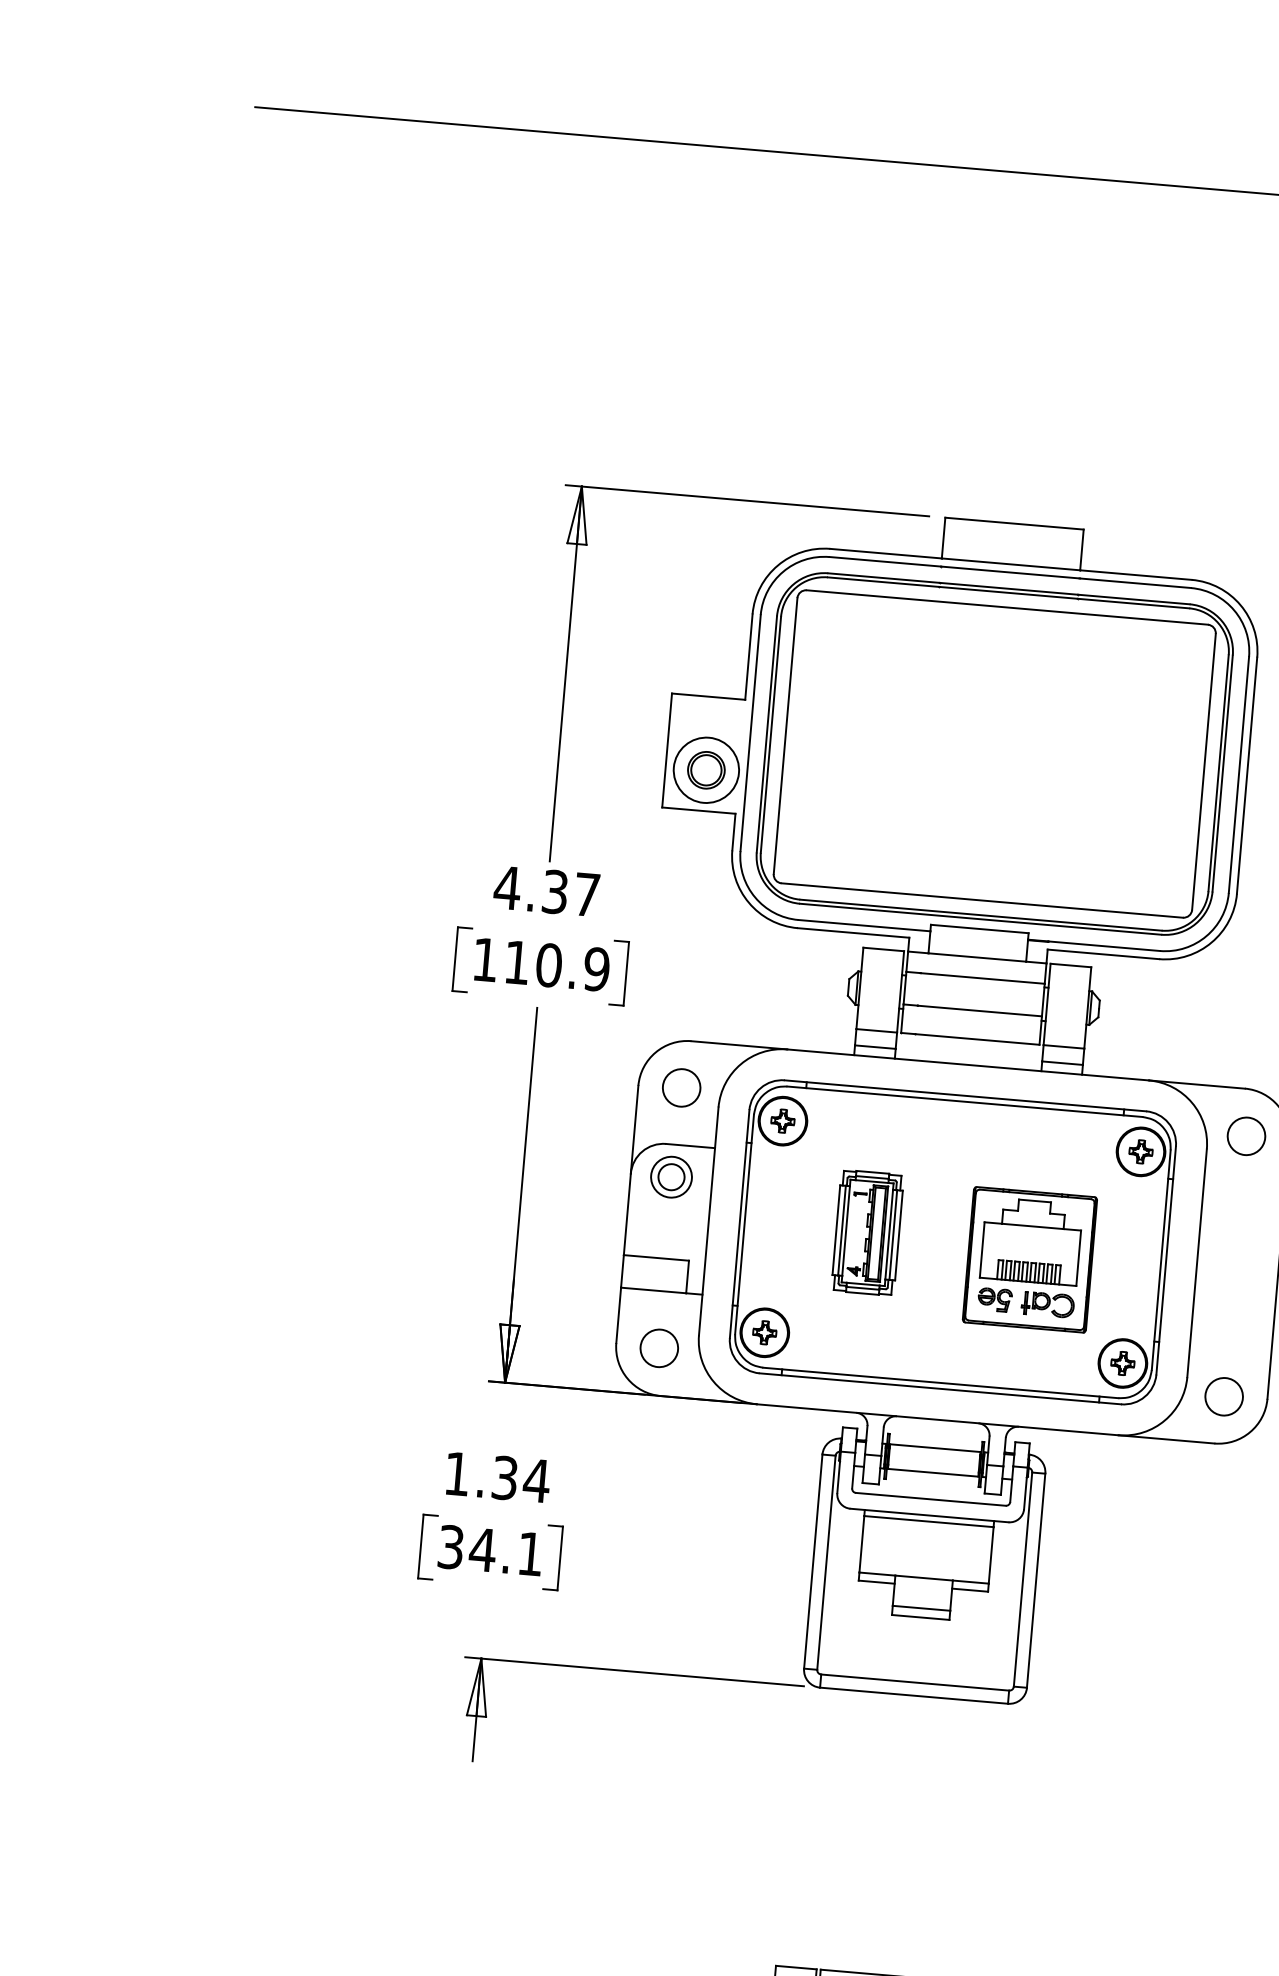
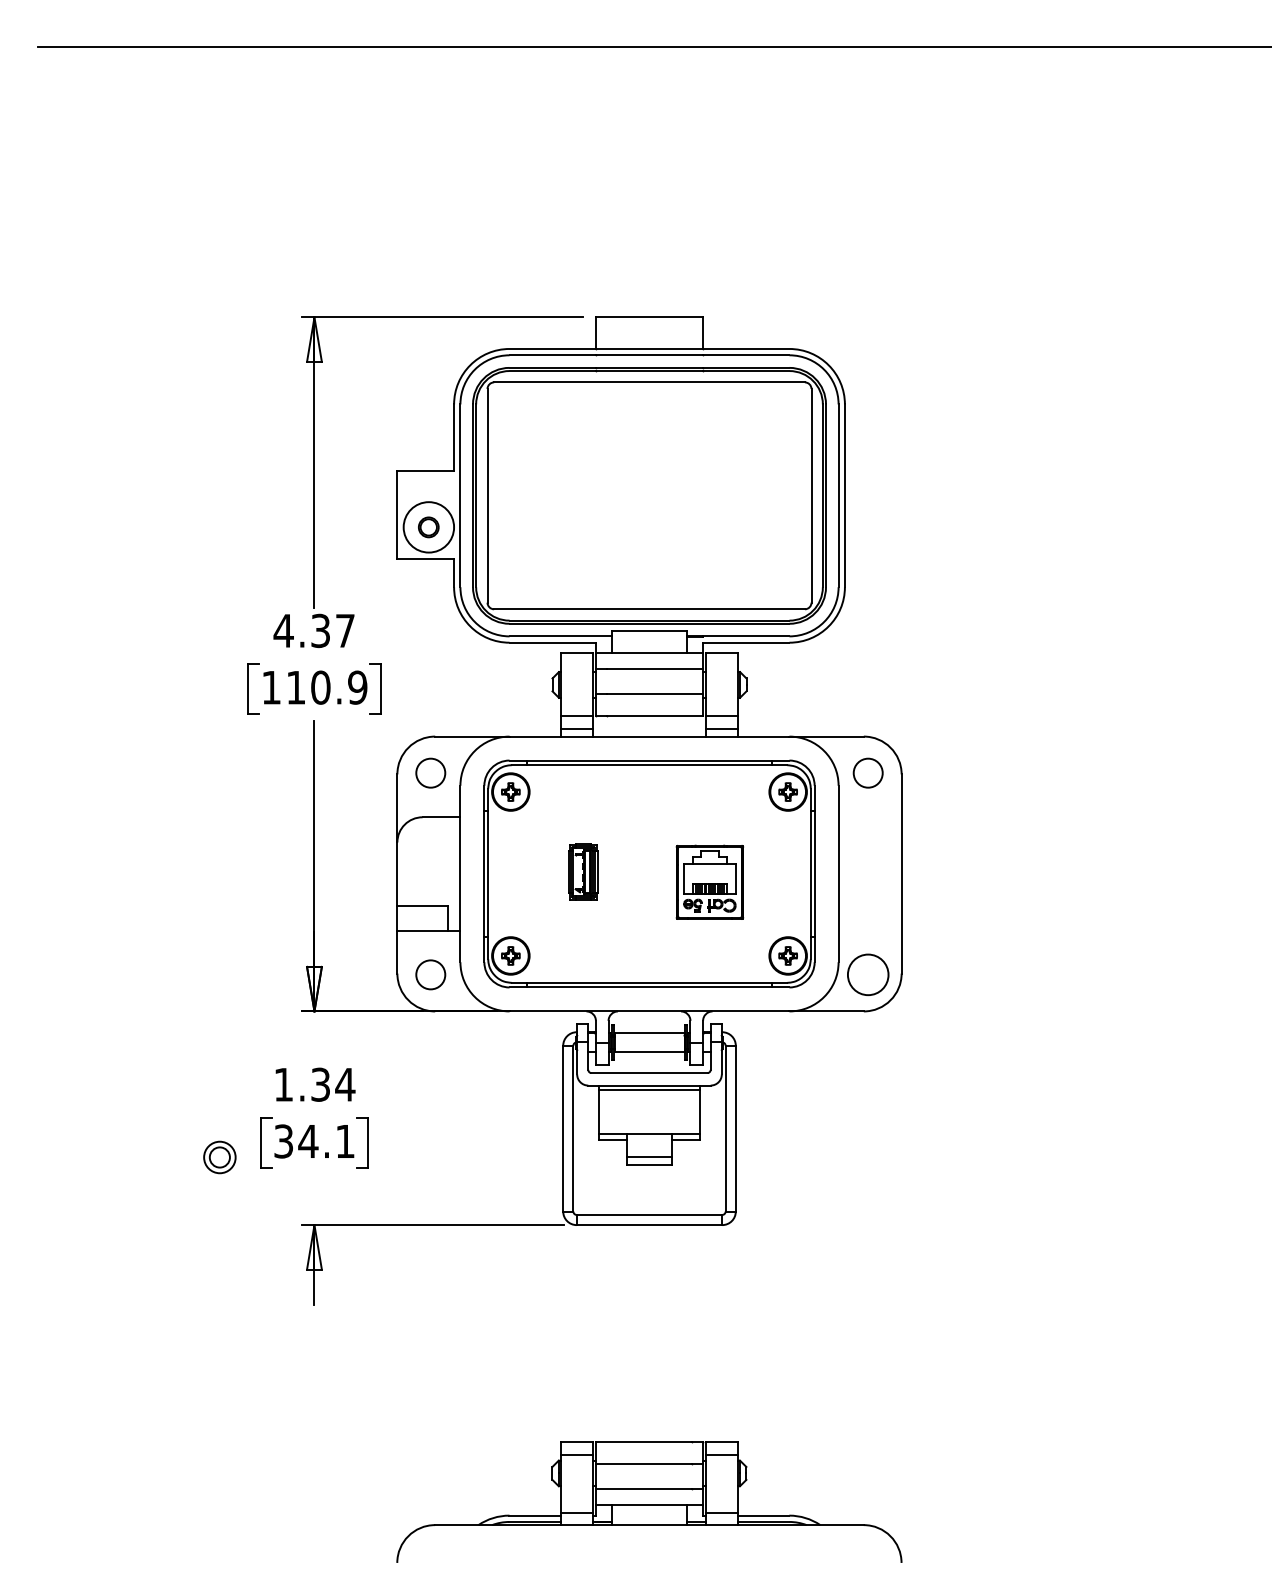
part: (705, 770) -> (428, 527), size x0.7
part: (671, 1177) -> (219, 1157), moved
part: (867, 1231) -> (583, 871), size x0.6
part: (1029, 1259) -> (709, 882), size x0.7
circle: (1223, 1396) -> (867, 974), size x1.4

